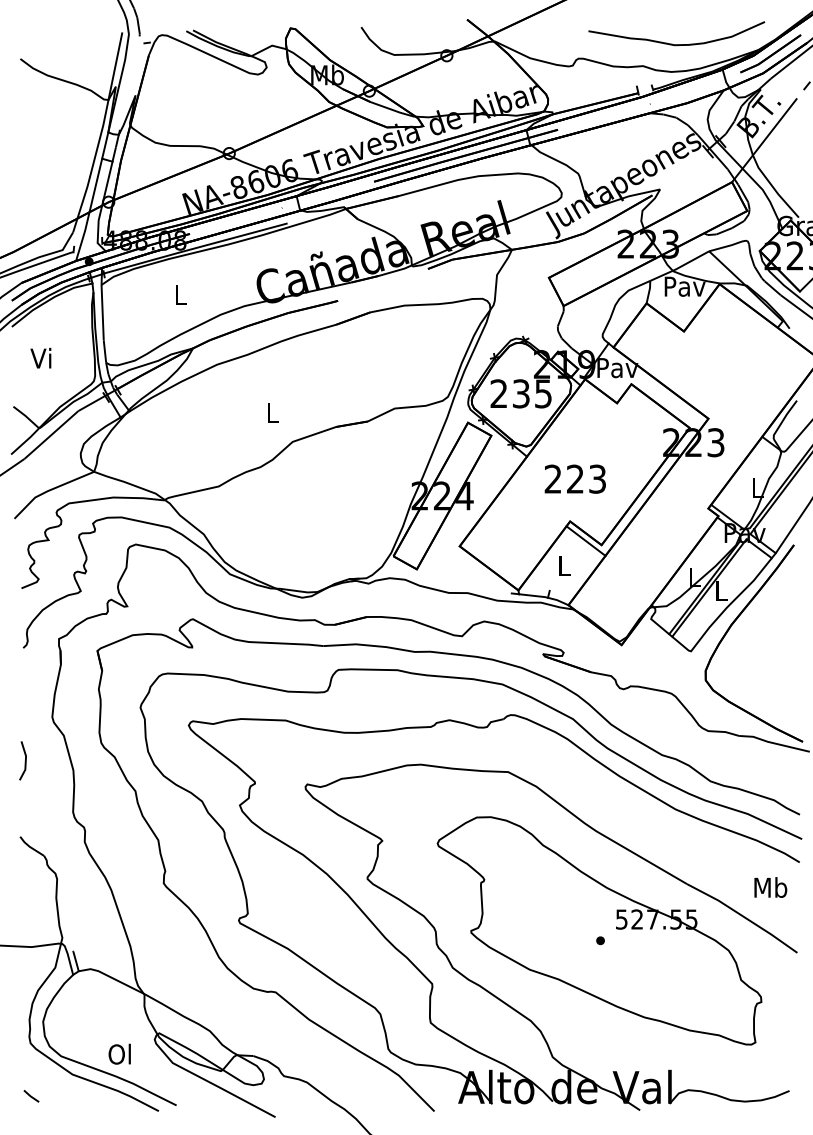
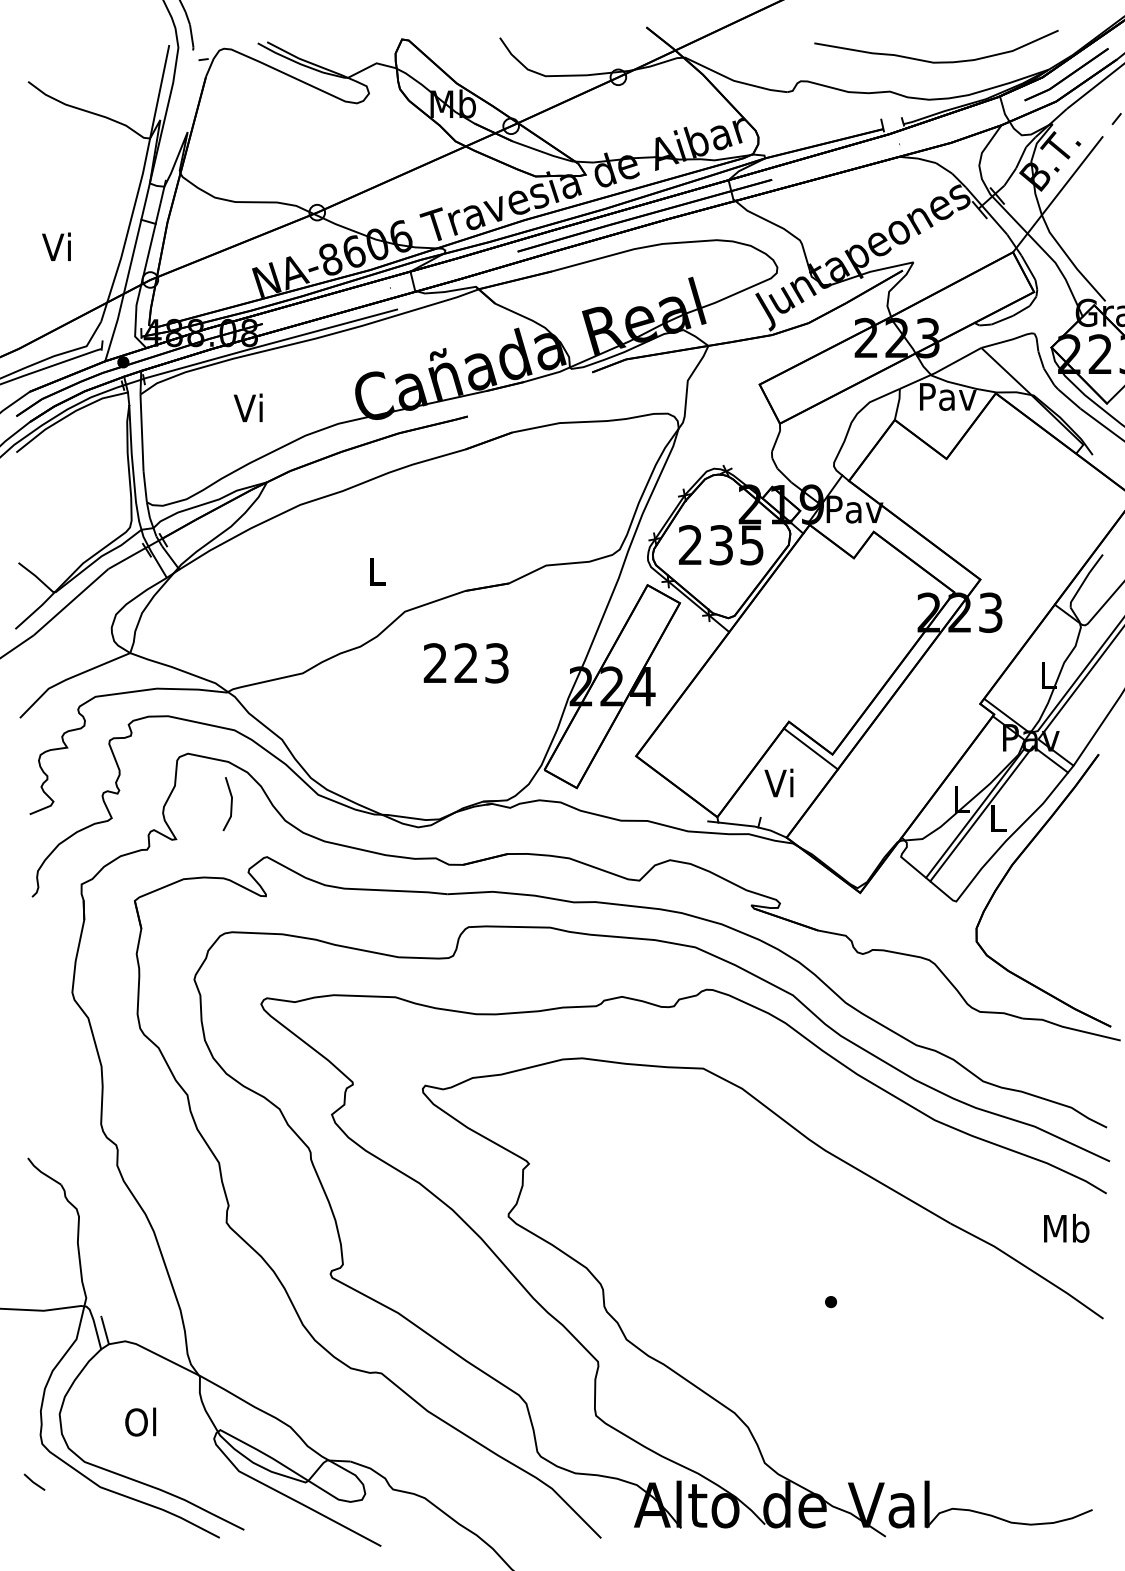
text: (178, 294) -> (247, 407), L -> Vi
text: (40, 357) -> (56, 246), moved
text: (574, 479) -> (465, 663), moved
text: (562, 565) -> (778, 782), L -> Vi
line: (24, 761) -> (230, 804), moved
part: (599, 930) -> (829, 1288), removed
text: (119, 1053) -> (140, 1421), moved
line: (30, 1095) -> (33, 1481), moved

